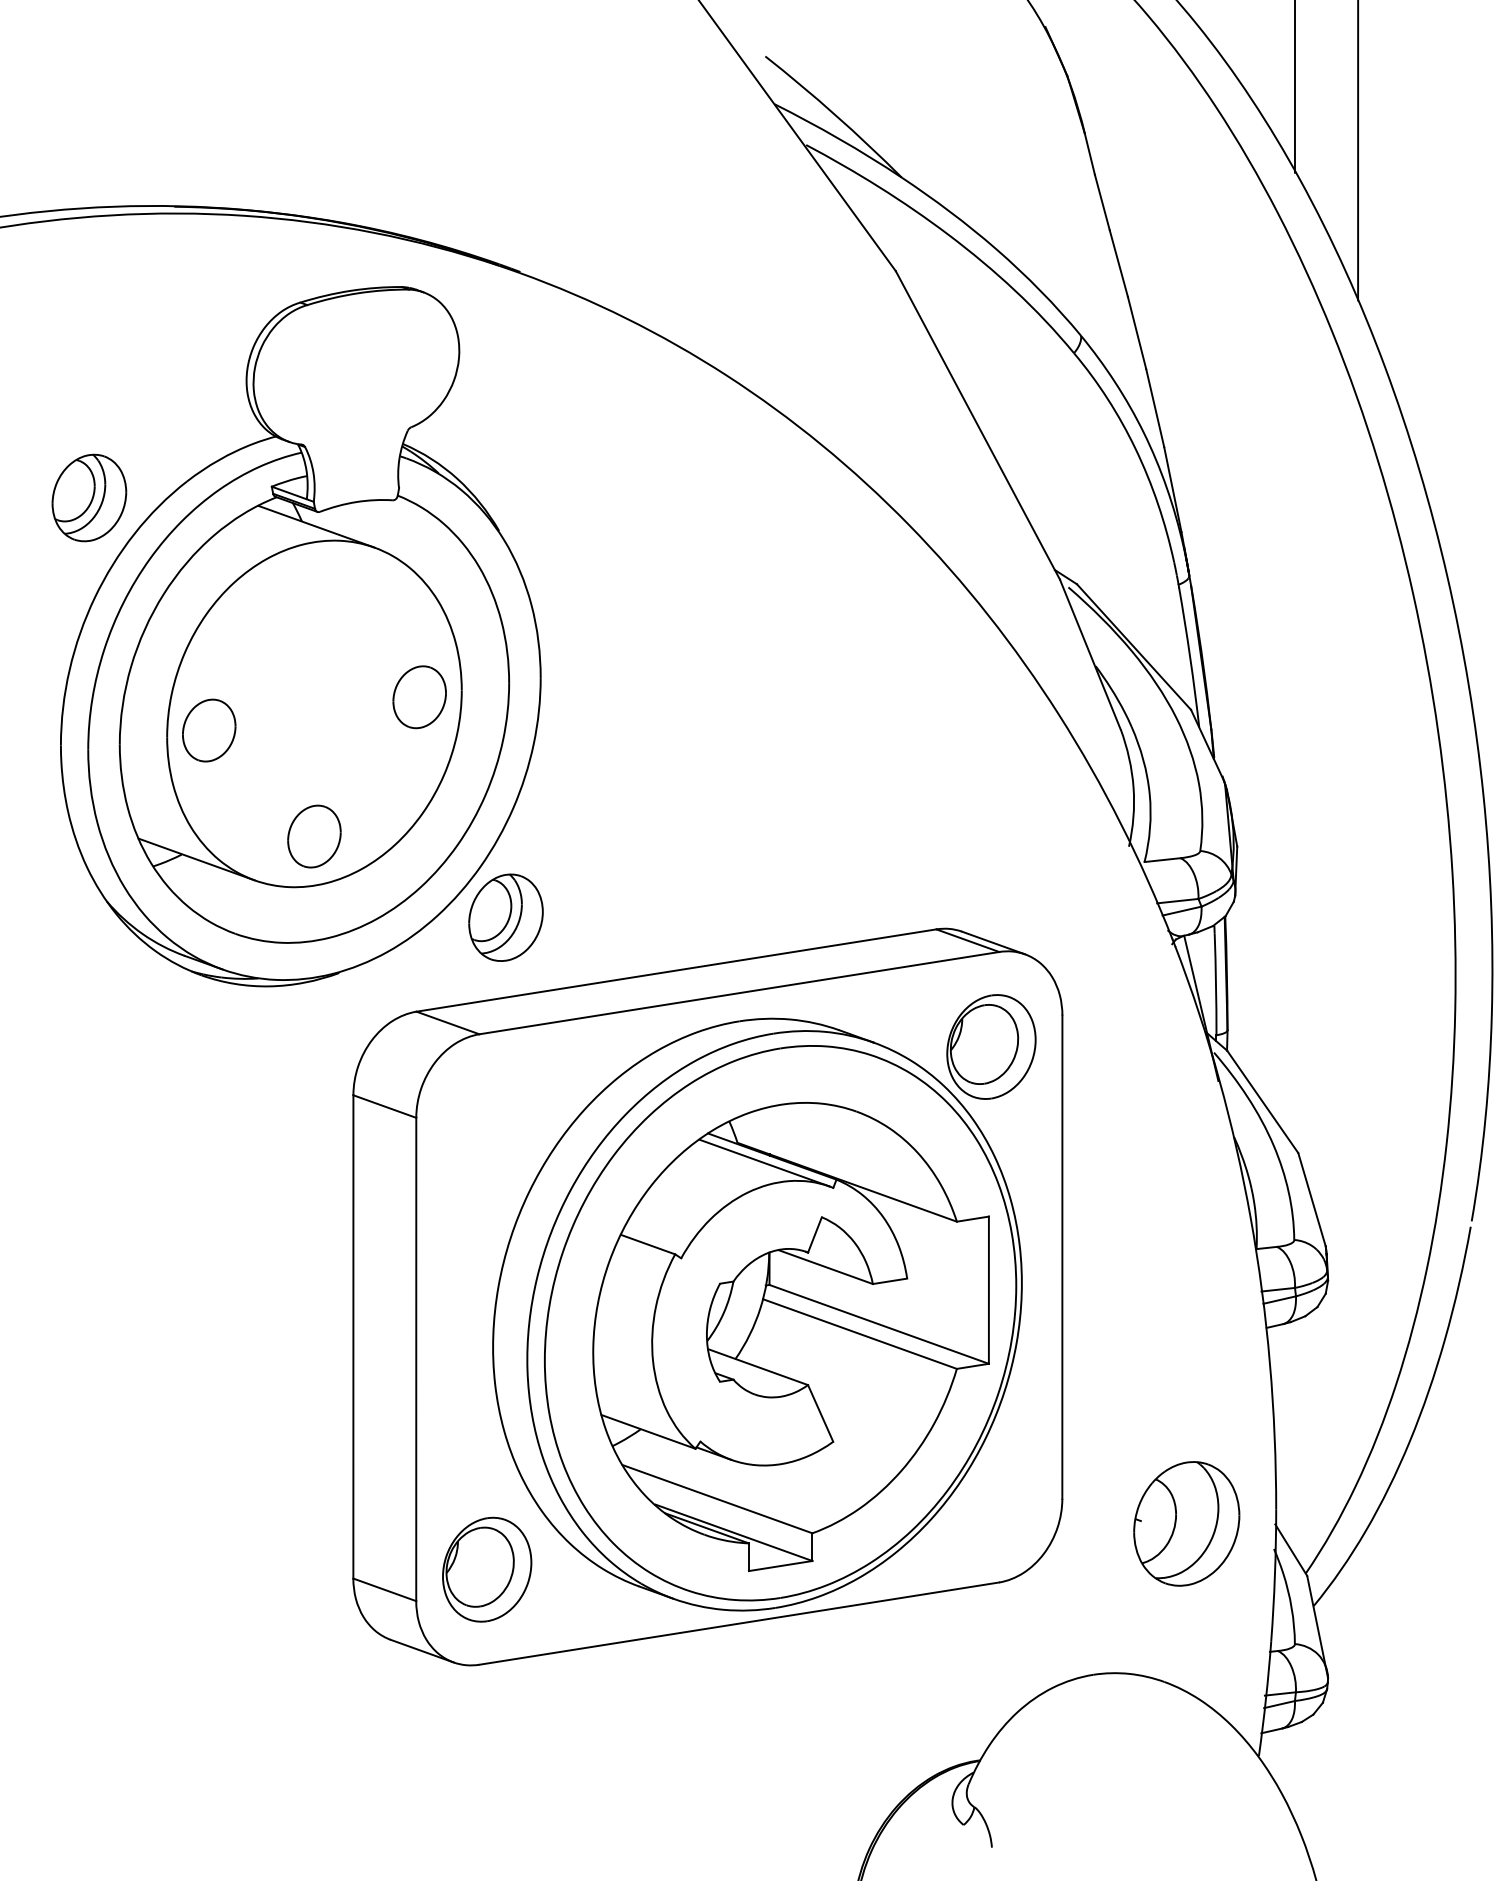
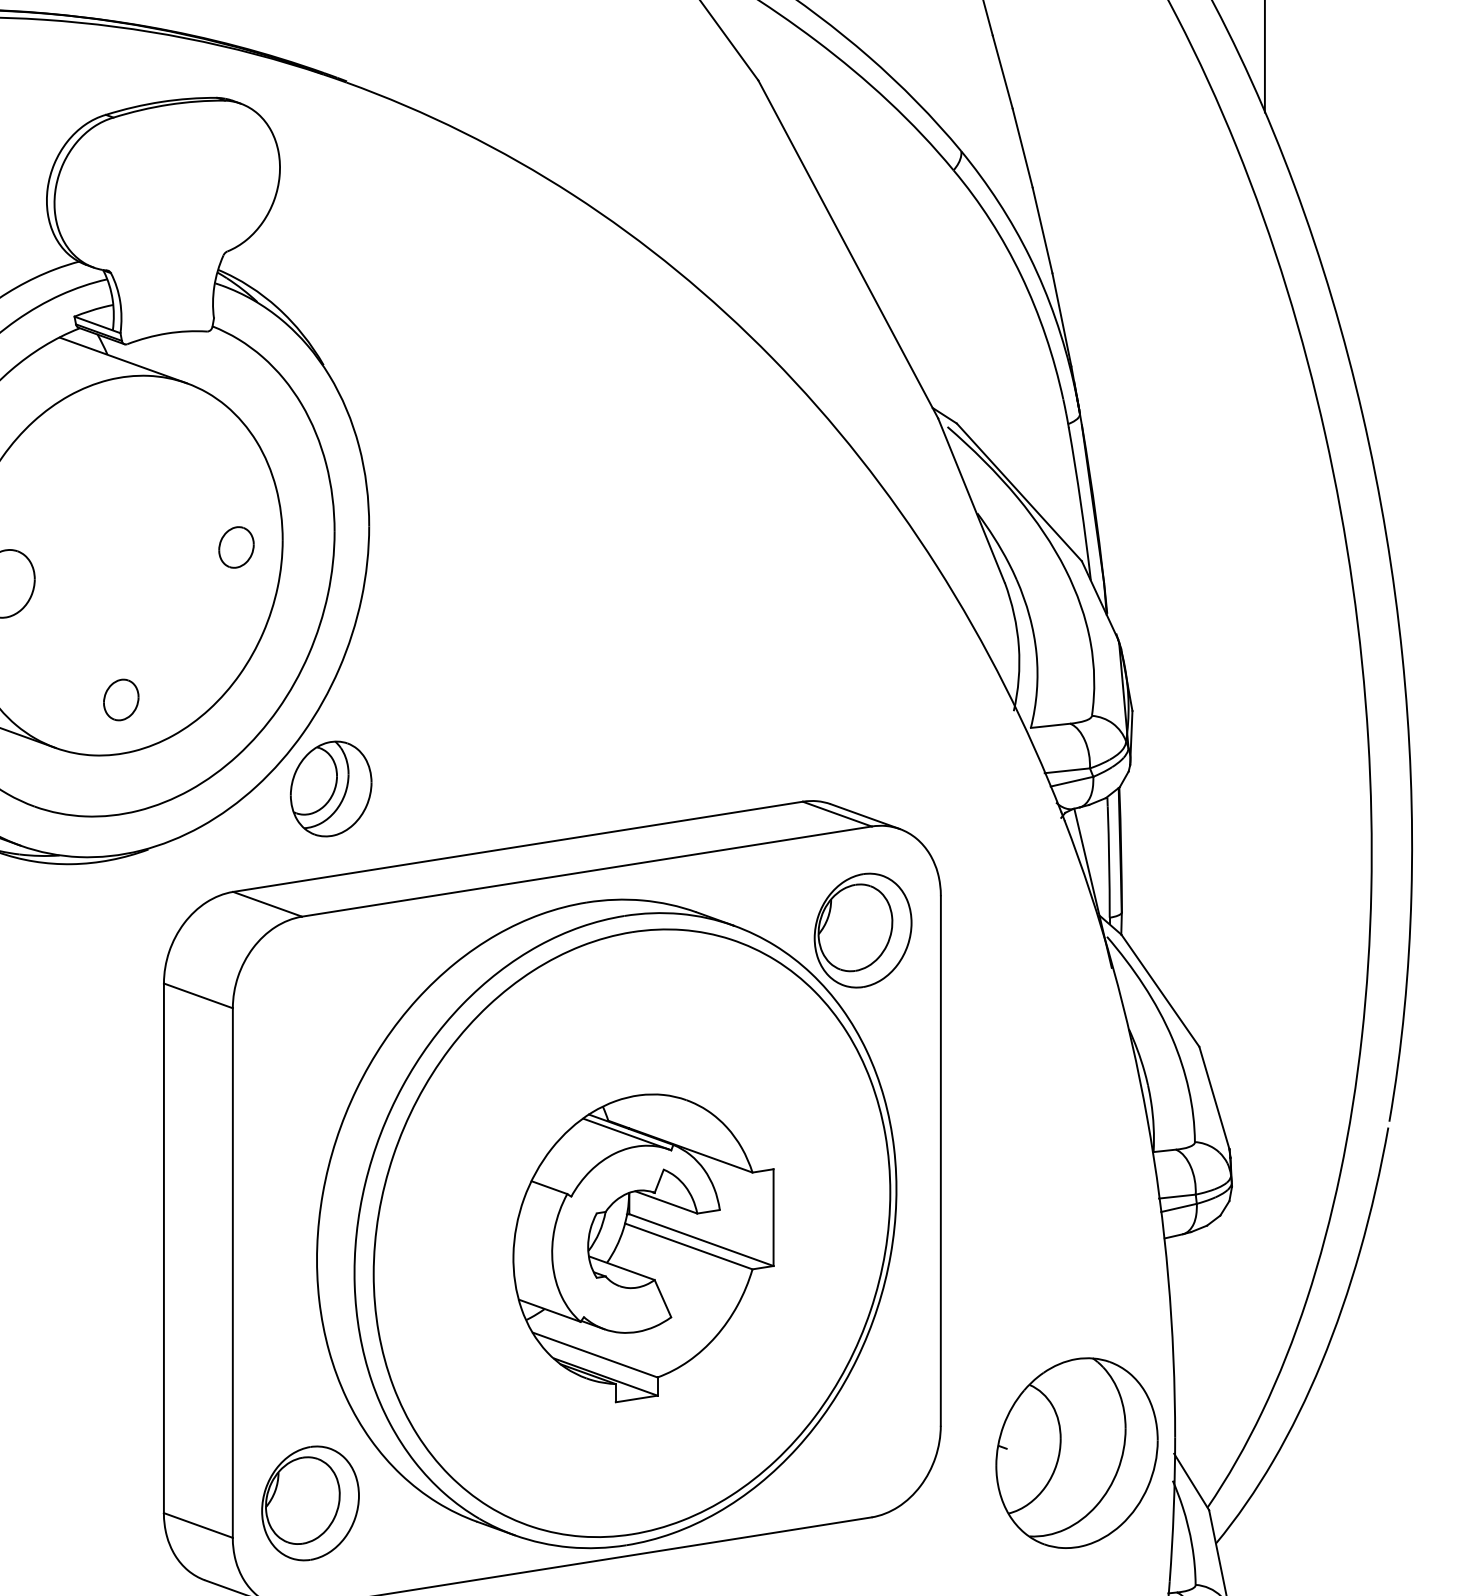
part: (419, 697) -> (236, 547), size x0.6
part: (314, 836) -> (121, 699), size x0.6
part: (790, 1336) -> (642, 1247), size x0.6
part: (1186, 1523) -> (1076, 1452), size x1.4

